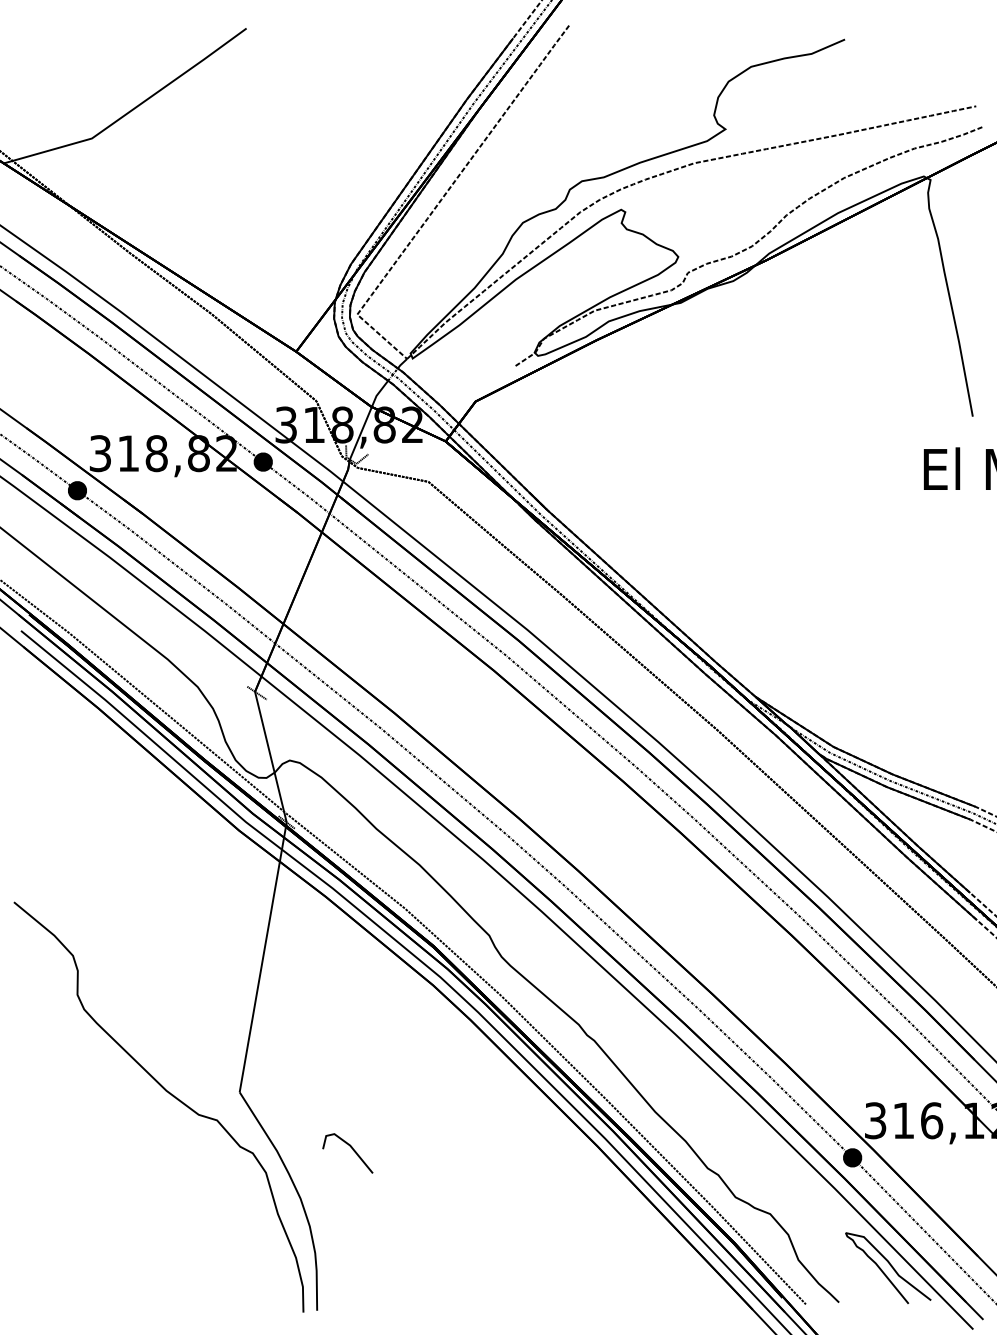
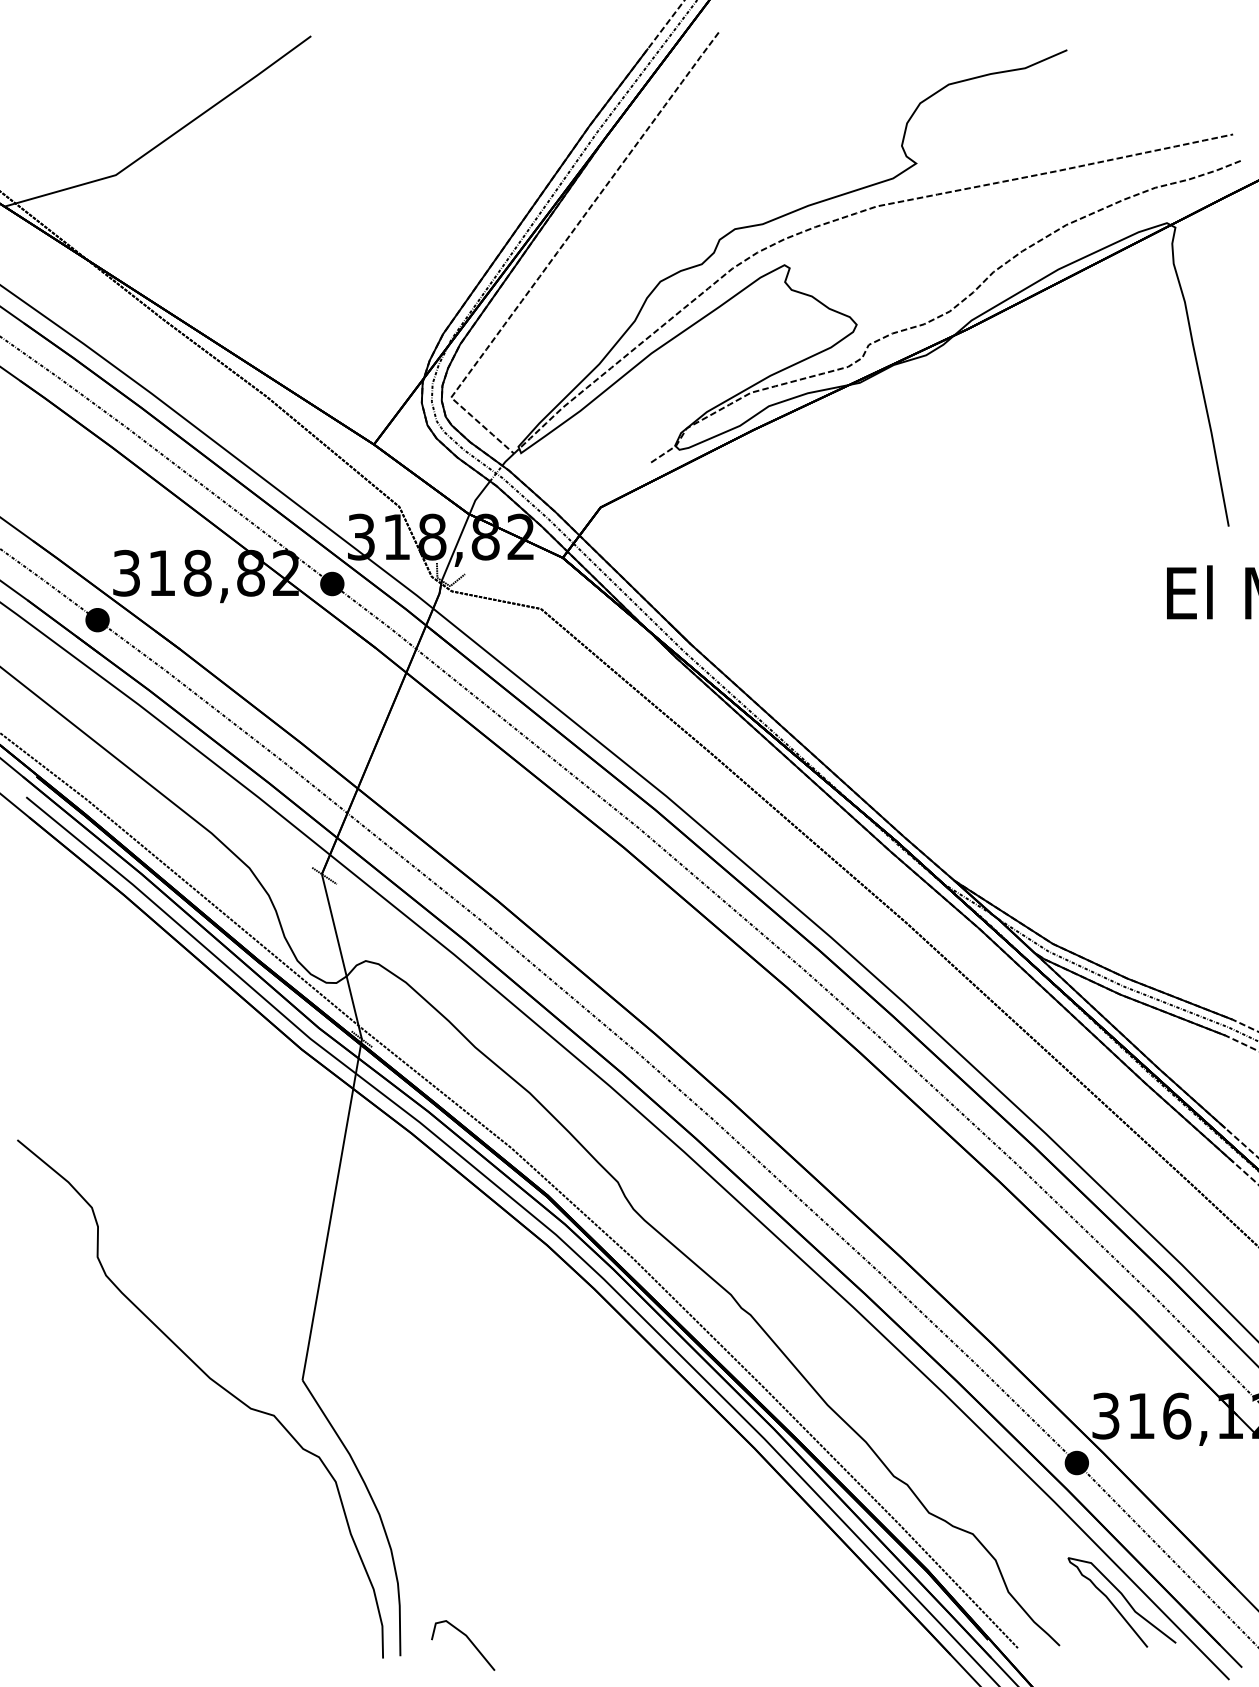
line: (352, 1150) -> (469, 1641), moved

